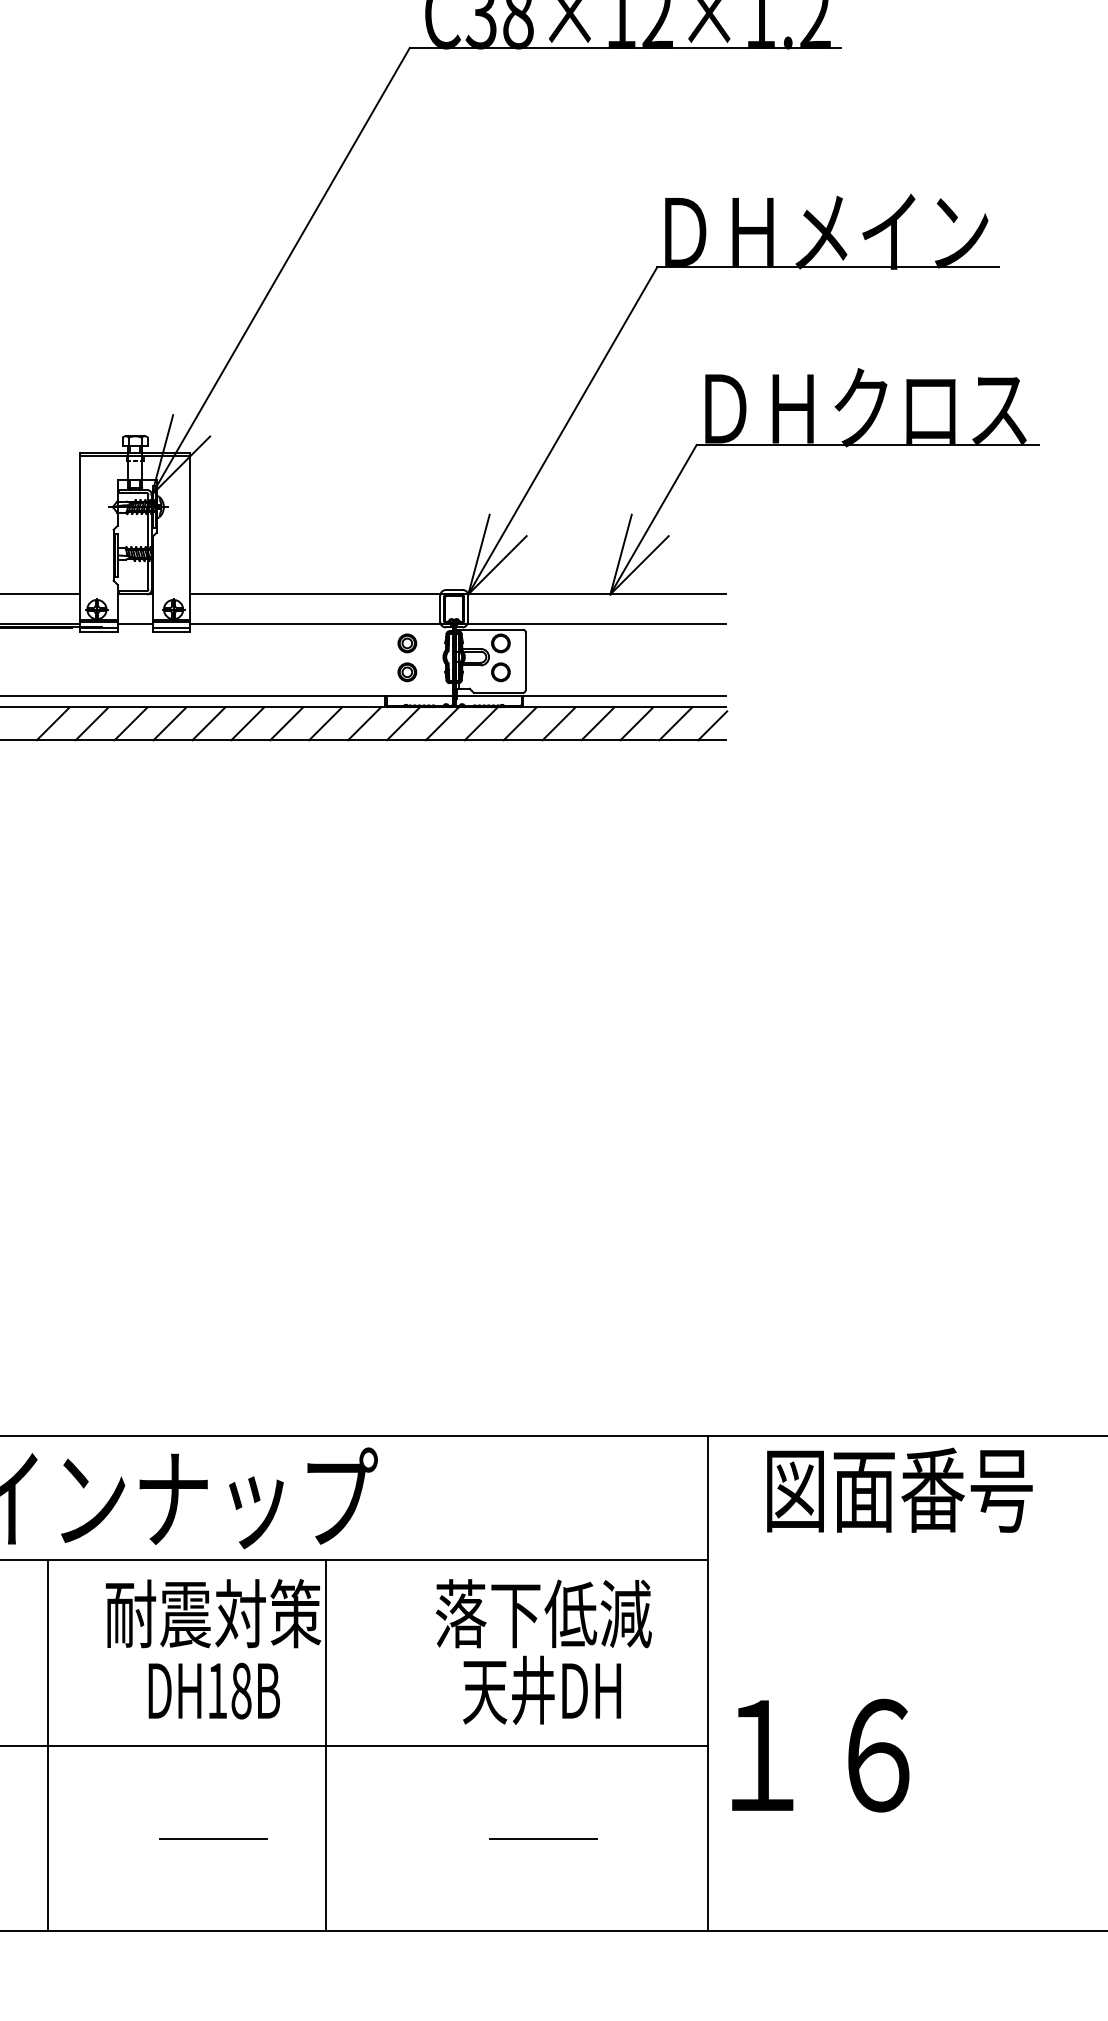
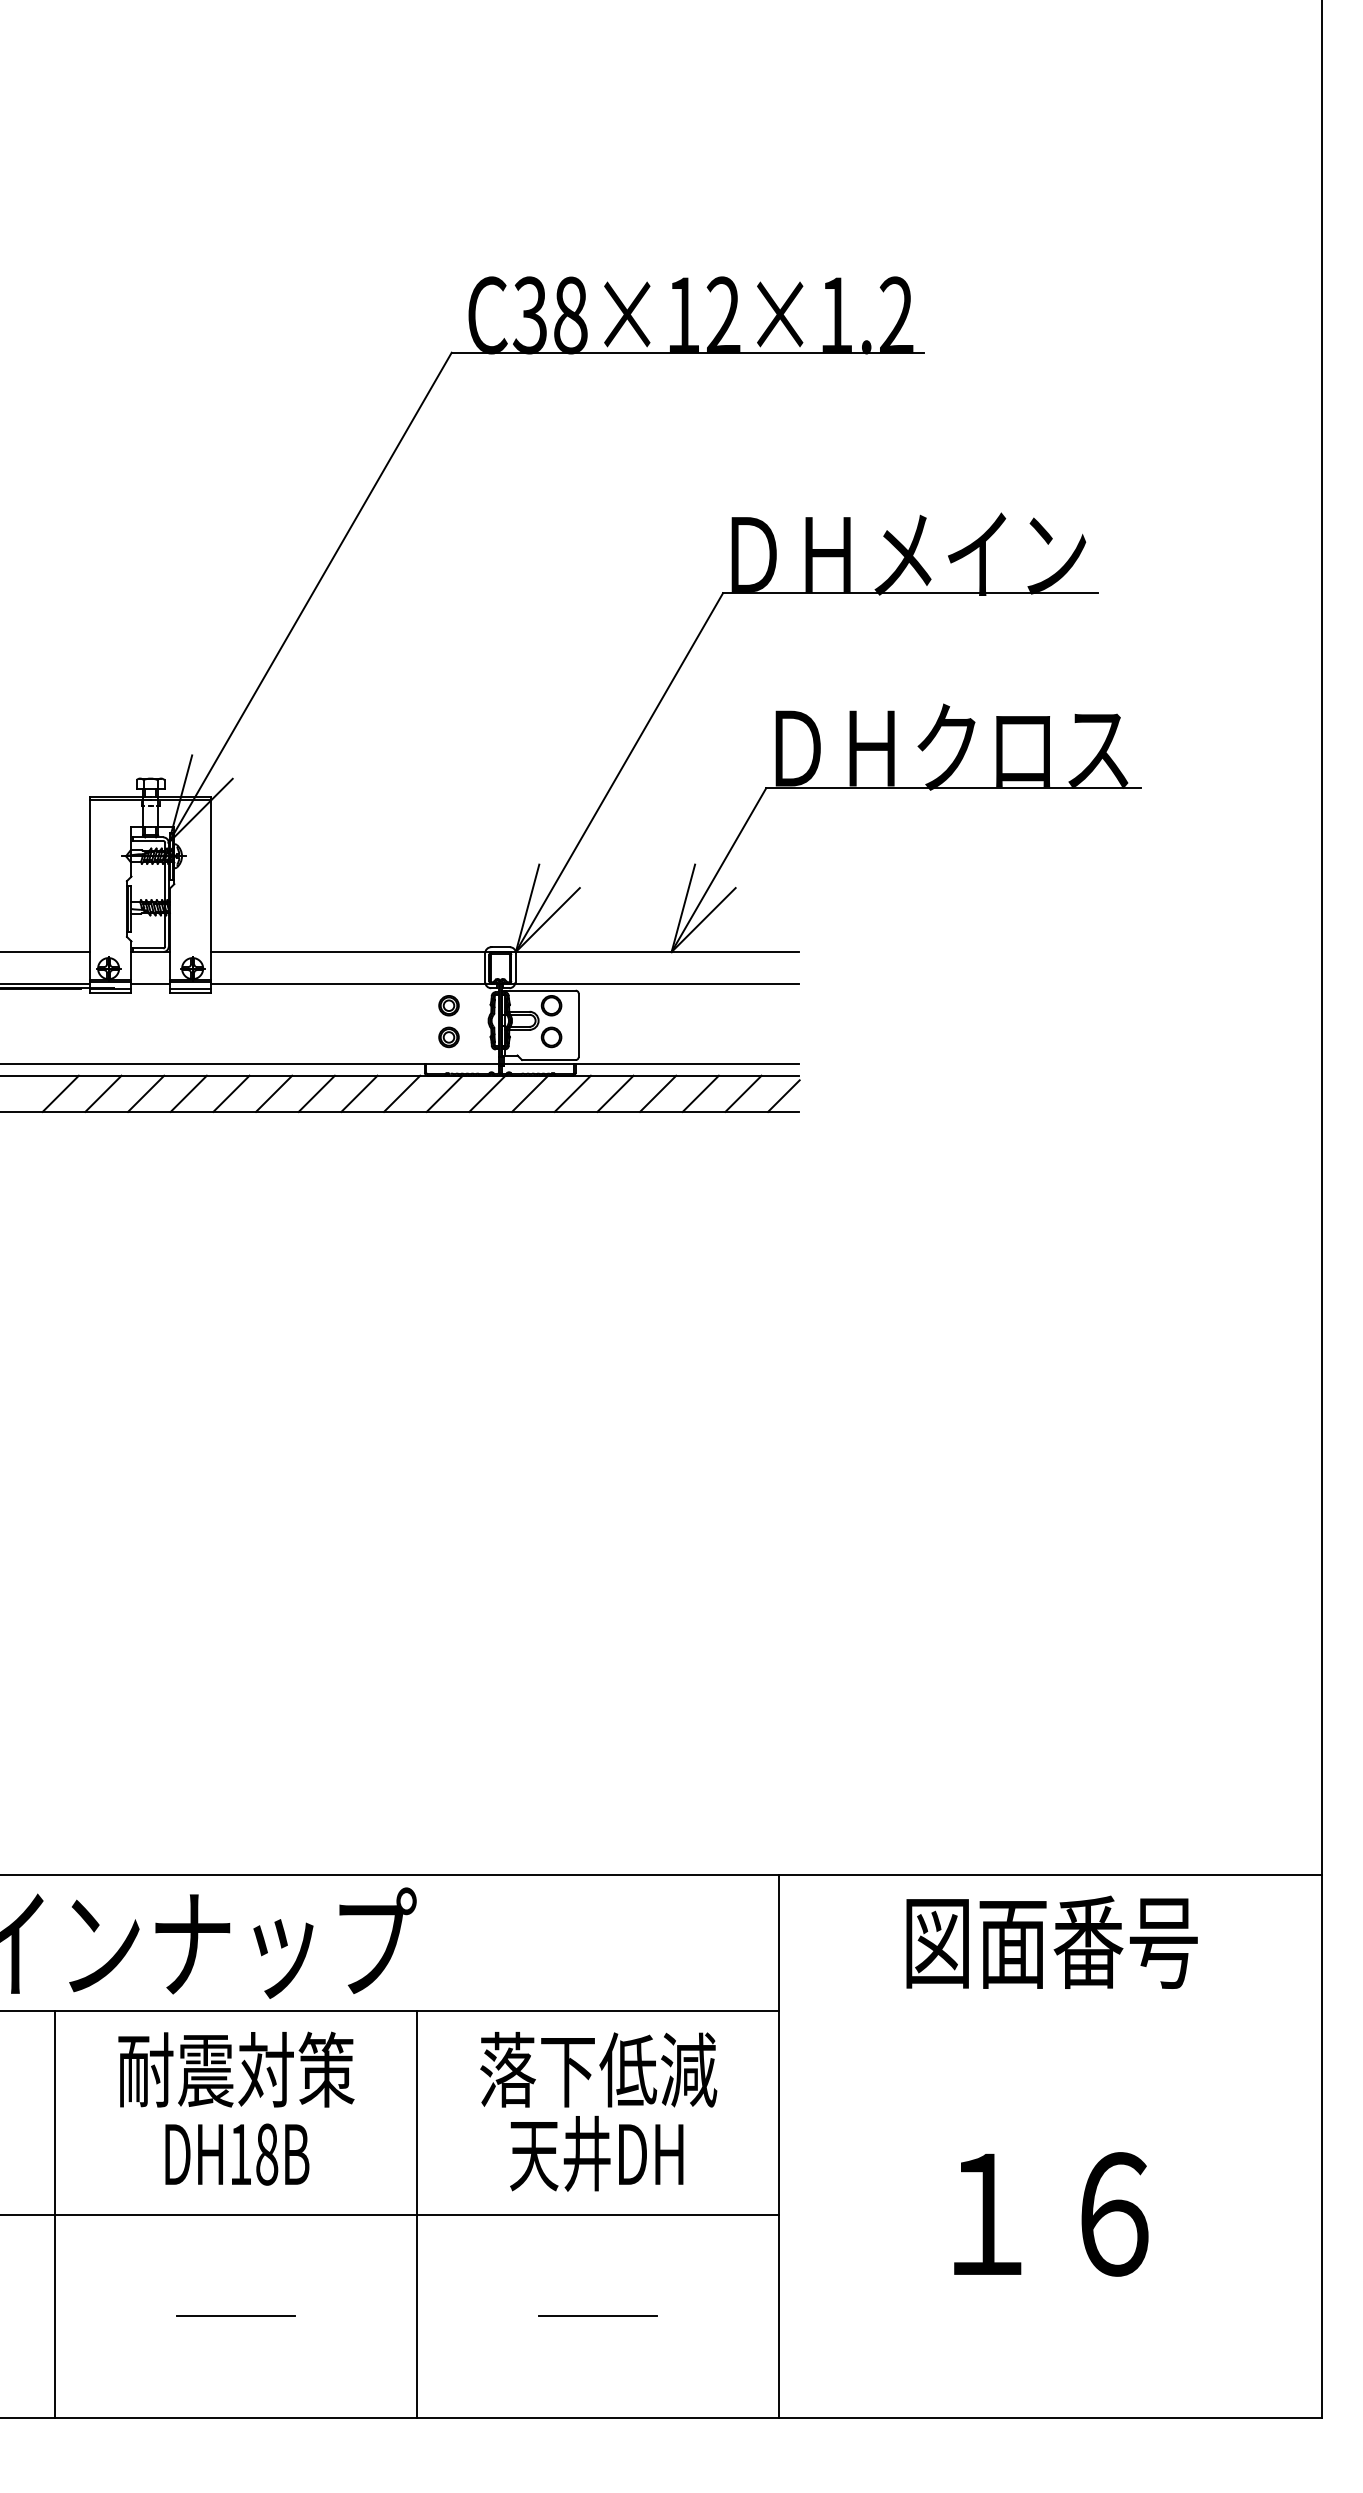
text: (899, 1489) -> (1051, 1941), moved
line: (326, 1745) -> (417, 2214), moved
text: (820, 1755) -> (1051, 2214), moved

